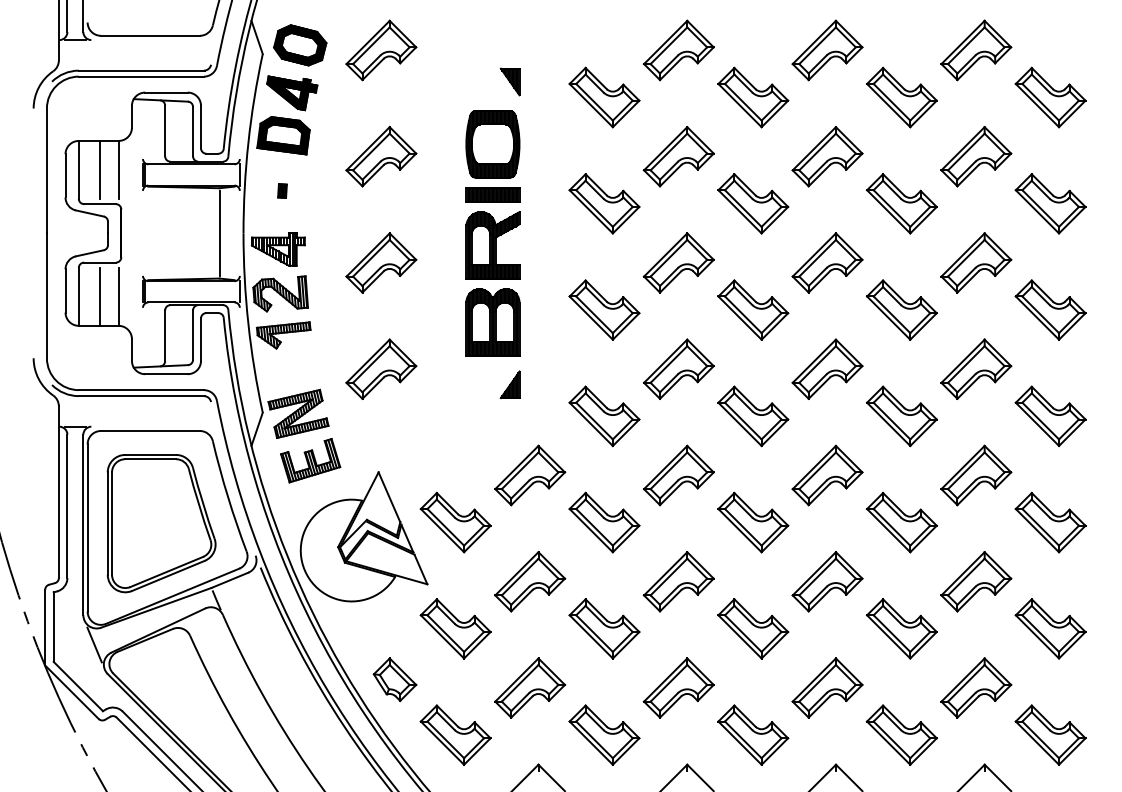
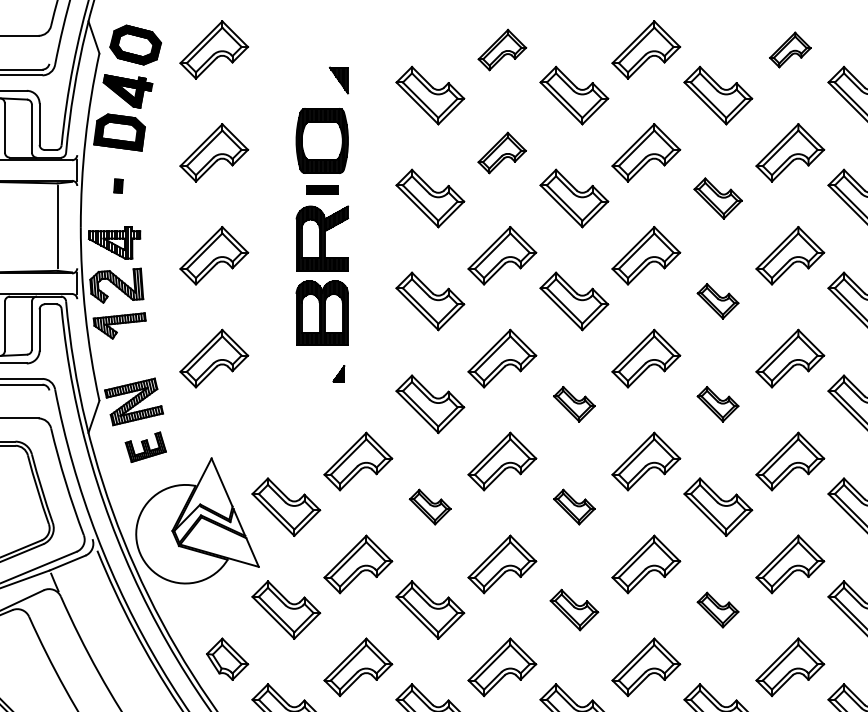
part: (678, 50) -> (501, 50), size x0.7
part: (976, 50) -> (790, 50), size x0.6
part: (678, 156) -> (501, 152), size x0.7
part: (492, 194) -> (321, 189), size x0.6
part: (901, 203) -> (717, 198), size x0.7
part: (901, 309) -> (717, 300), size x0.6
part: (509, 384) -> (338, 373), size x0.6
part: (753, 416) -> (574, 404), size x0.6
part: (901, 416) -> (717, 404), size x0.6
part: (310, 460) -> (145, 447), size x0.7
part: (604, 522) -> (430, 507), size x0.6
part: (753, 522) -> (574, 507), size x0.6
part: (753, 628) -> (574, 609), size x0.7
part: (901, 628) -> (717, 609), size x0.6

